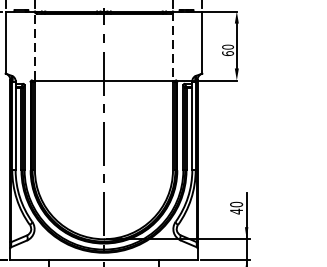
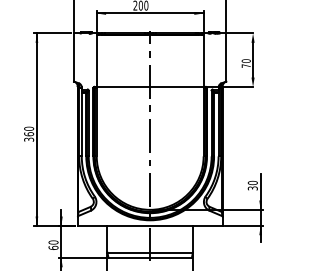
line: (34, 46) -> (96, 60), dashed -> solid
line: (172, 46) -> (203, 60), dashed -> solid
text: (227, 52) -> (245, 65), 60 -> 70
text: (236, 211) -> (252, 188), 40 -> 30

